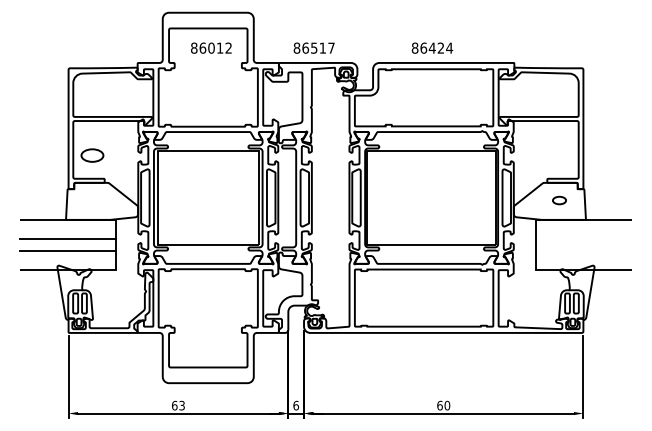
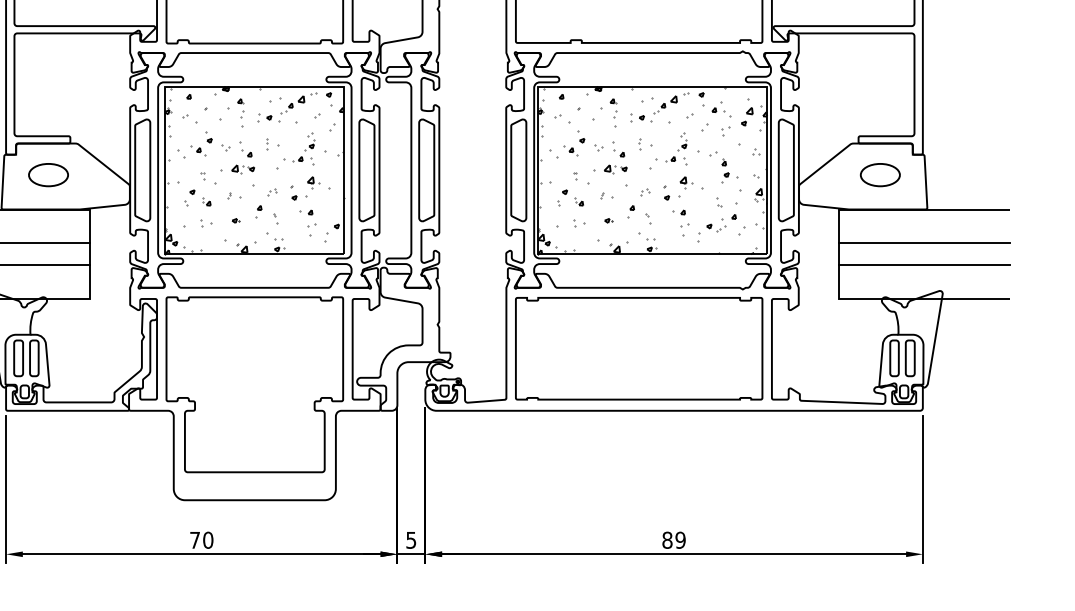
part: (92, 155) -> (48, 174), moved
hatch: (208, 197) -> (255, 169), added
hatch: (431, 197) -> (652, 169), added
part: (559, 200) -> (880, 174), size x1.67
line: (584, 238) -> (924, 242), added
line: (584, 251) -> (924, 265), added
text: (178, 405) -> (201, 539), 63 -> 70
text: (296, 405) -> (411, 539), 6 -> 5
text: (443, 405) -> (673, 539), 60 -> 89

